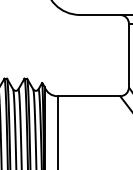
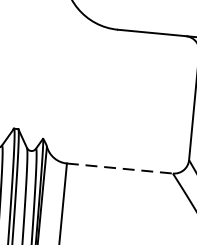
line: (89, 96) -> (120, 169), solid -> dashed

